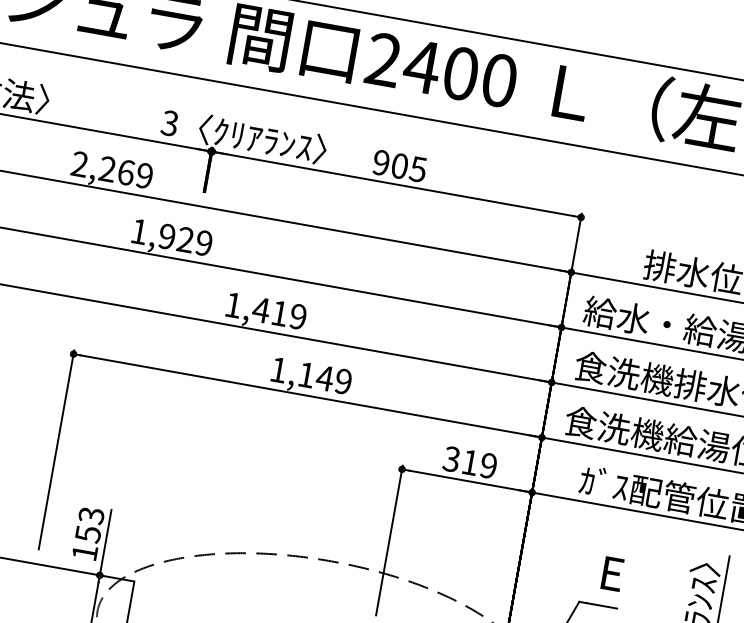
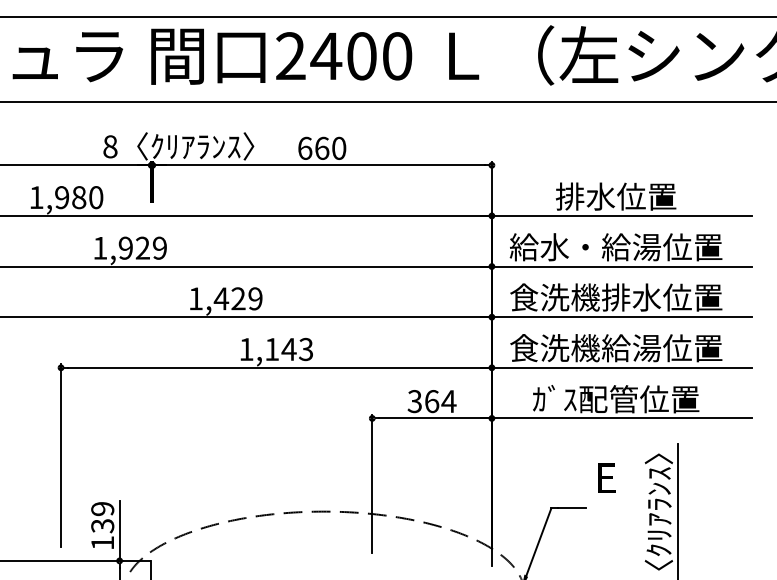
text: (170, 123) -> (110, 146), 3 -> 8
text: (400, 165) -> (322, 147), 905 -> 660
text: (112, 170) -> (66, 197), 2,269 -> 1,980
text: (279, 313) -> (238, 298), 1,419 -> 1,429
text: (343, 381) -> (306, 349), 1,149 -> 1,143
text: (479, 464) -> (440, 401), 319 -> 364
text: (89, 524) -> (102, 517), 153 -> 139
text: (612, 573) -> (606, 477), moved

